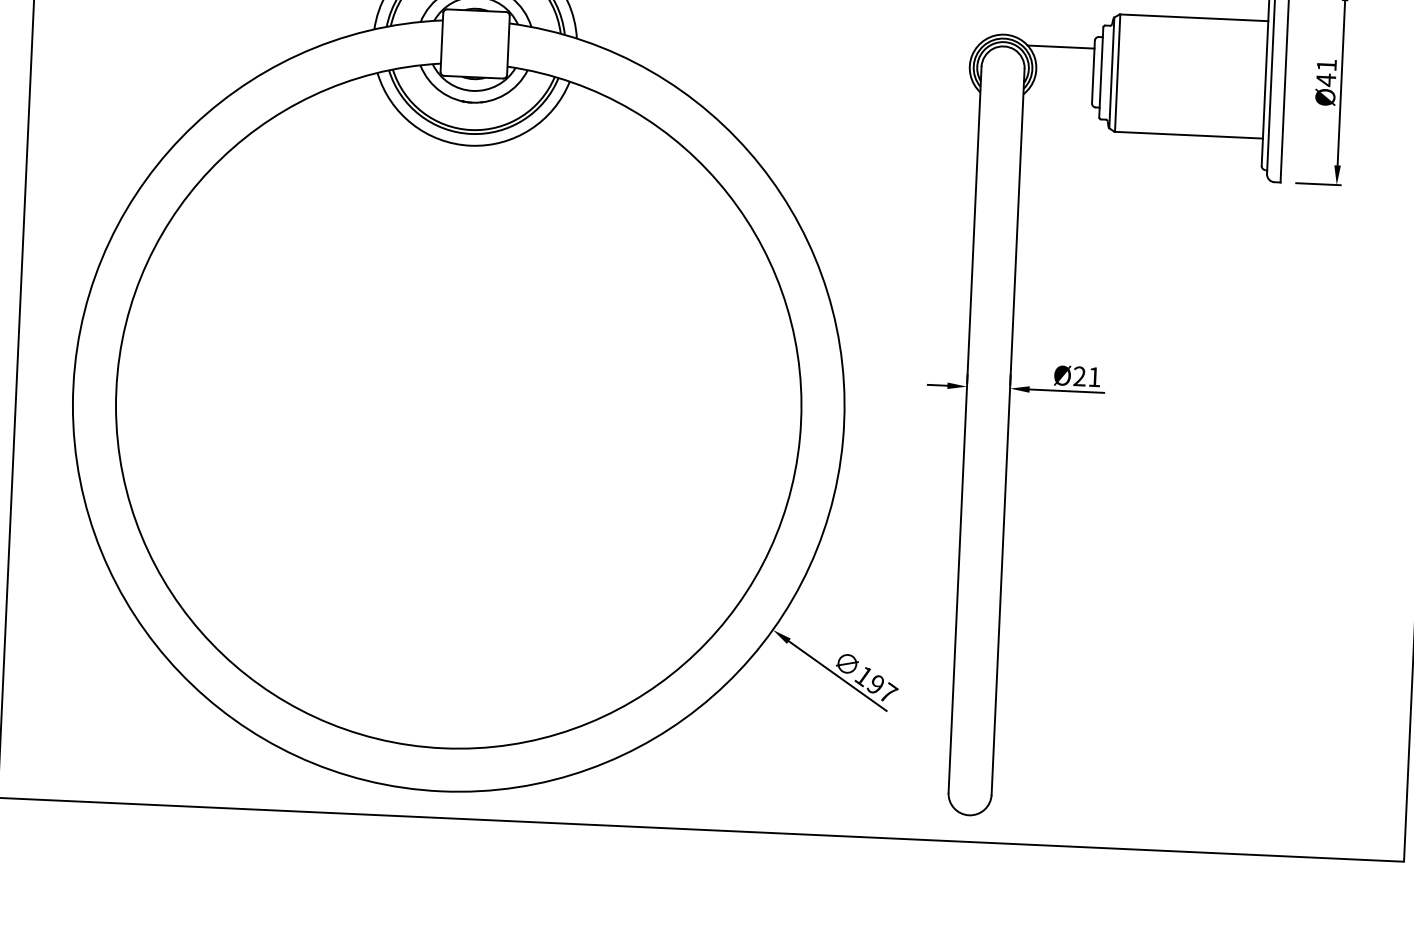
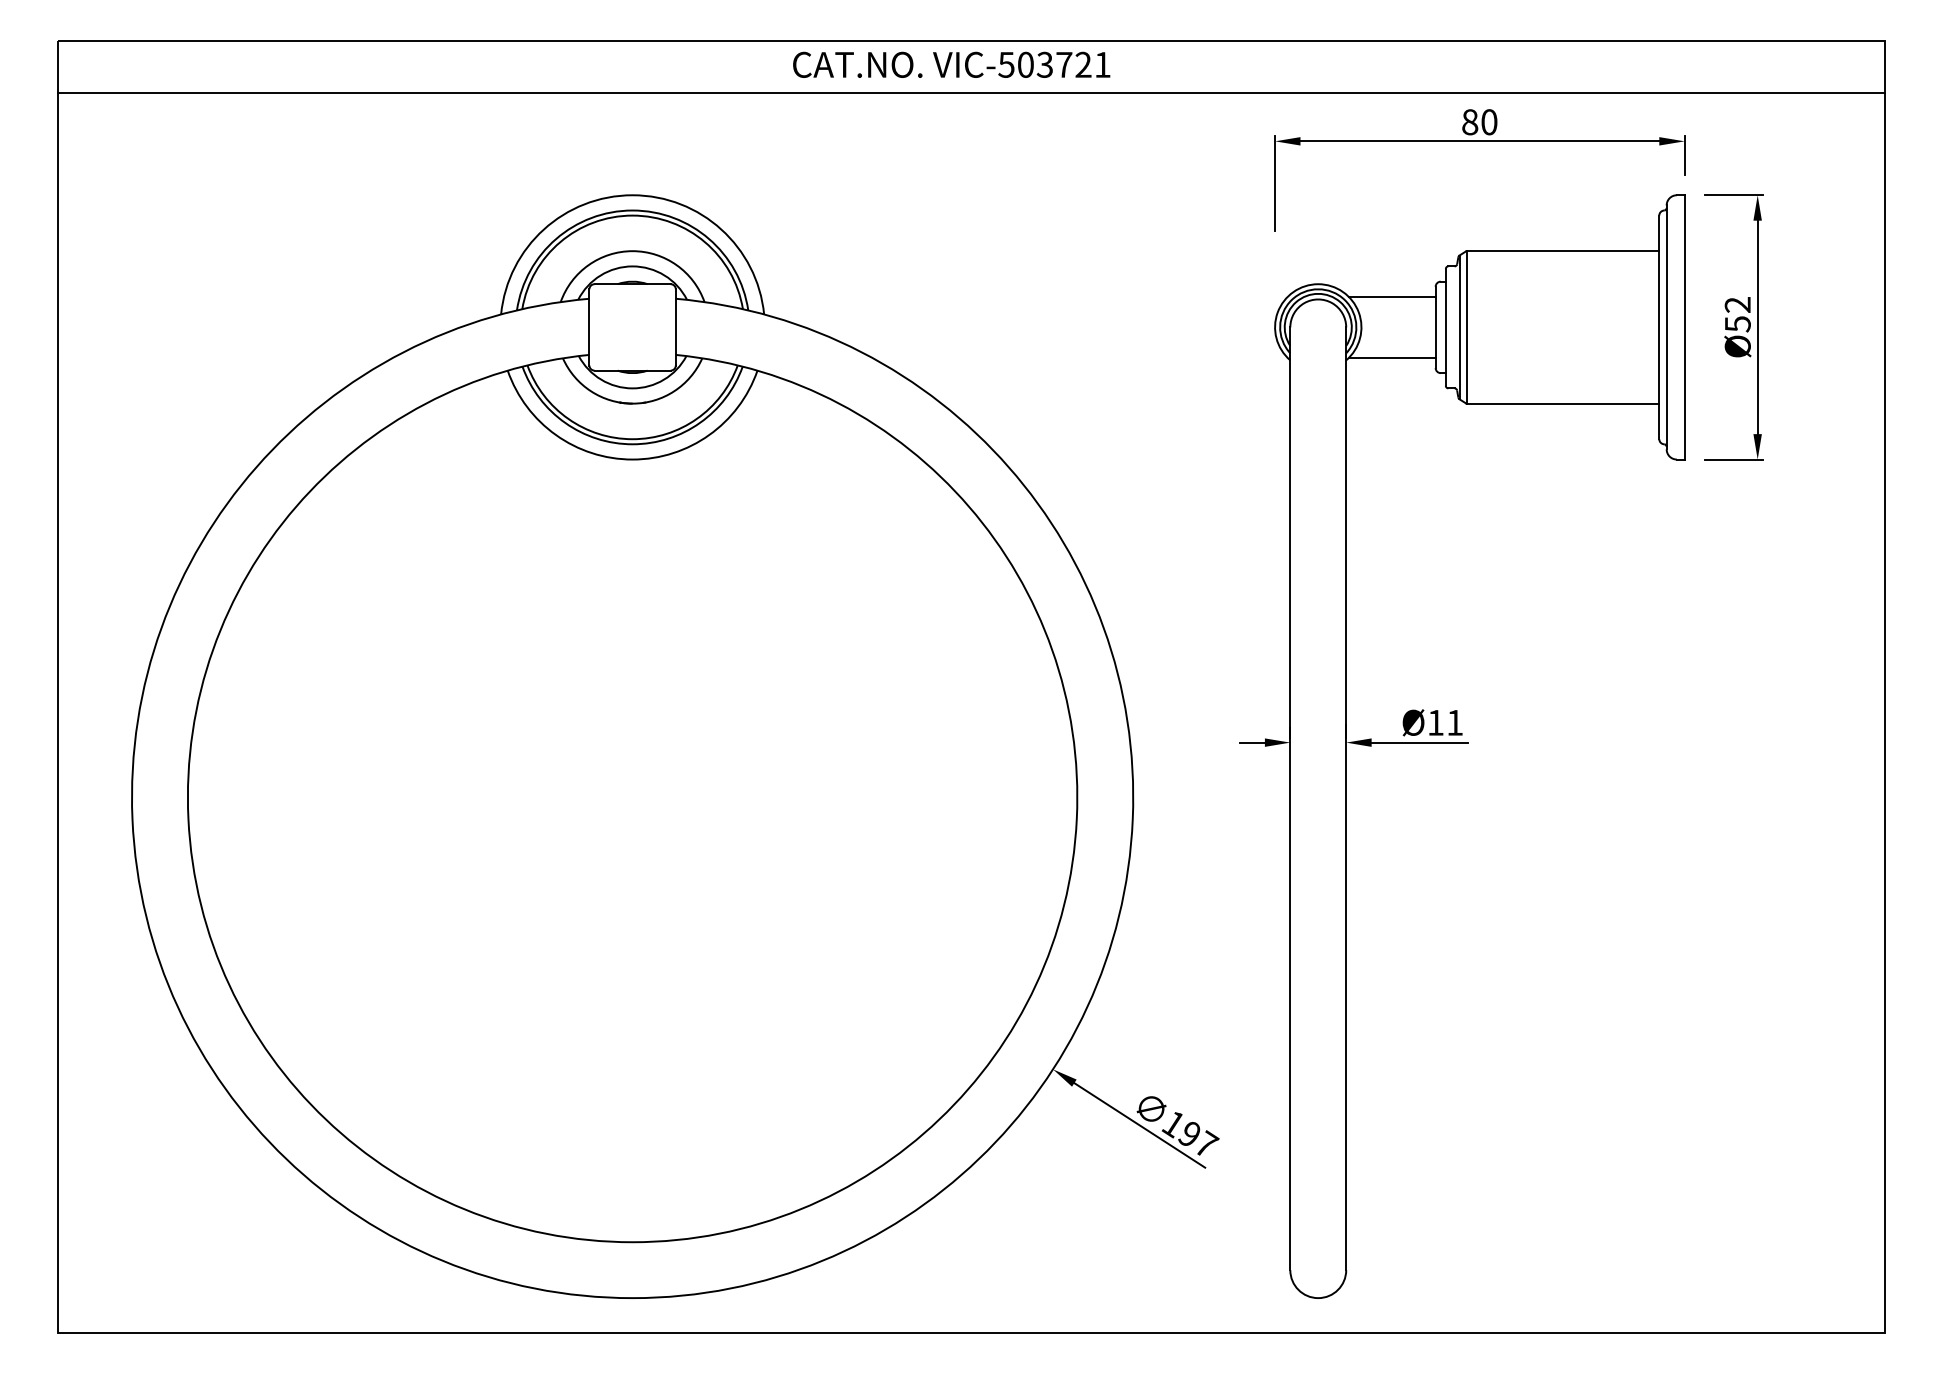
text: (1326, 72) -> (1737, 314), Ø41 -> Ø52
line: (1058, 93) -> (1391, 357), added
text: (1079, 376) -> (1435, 722), Ø21 -> Ø11

